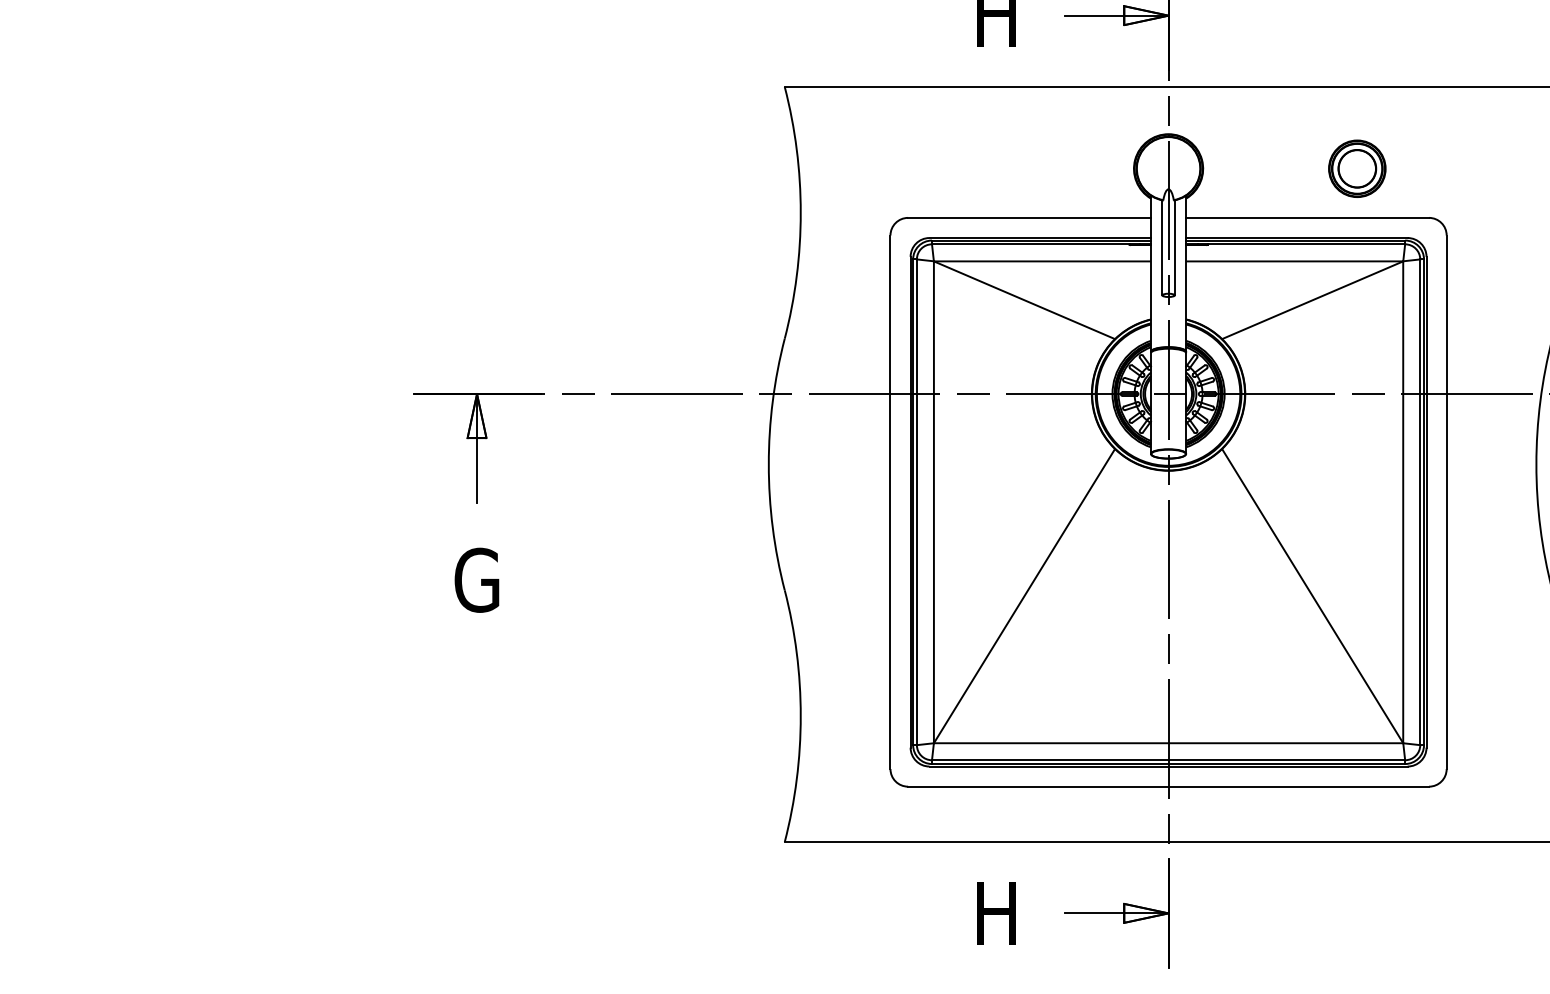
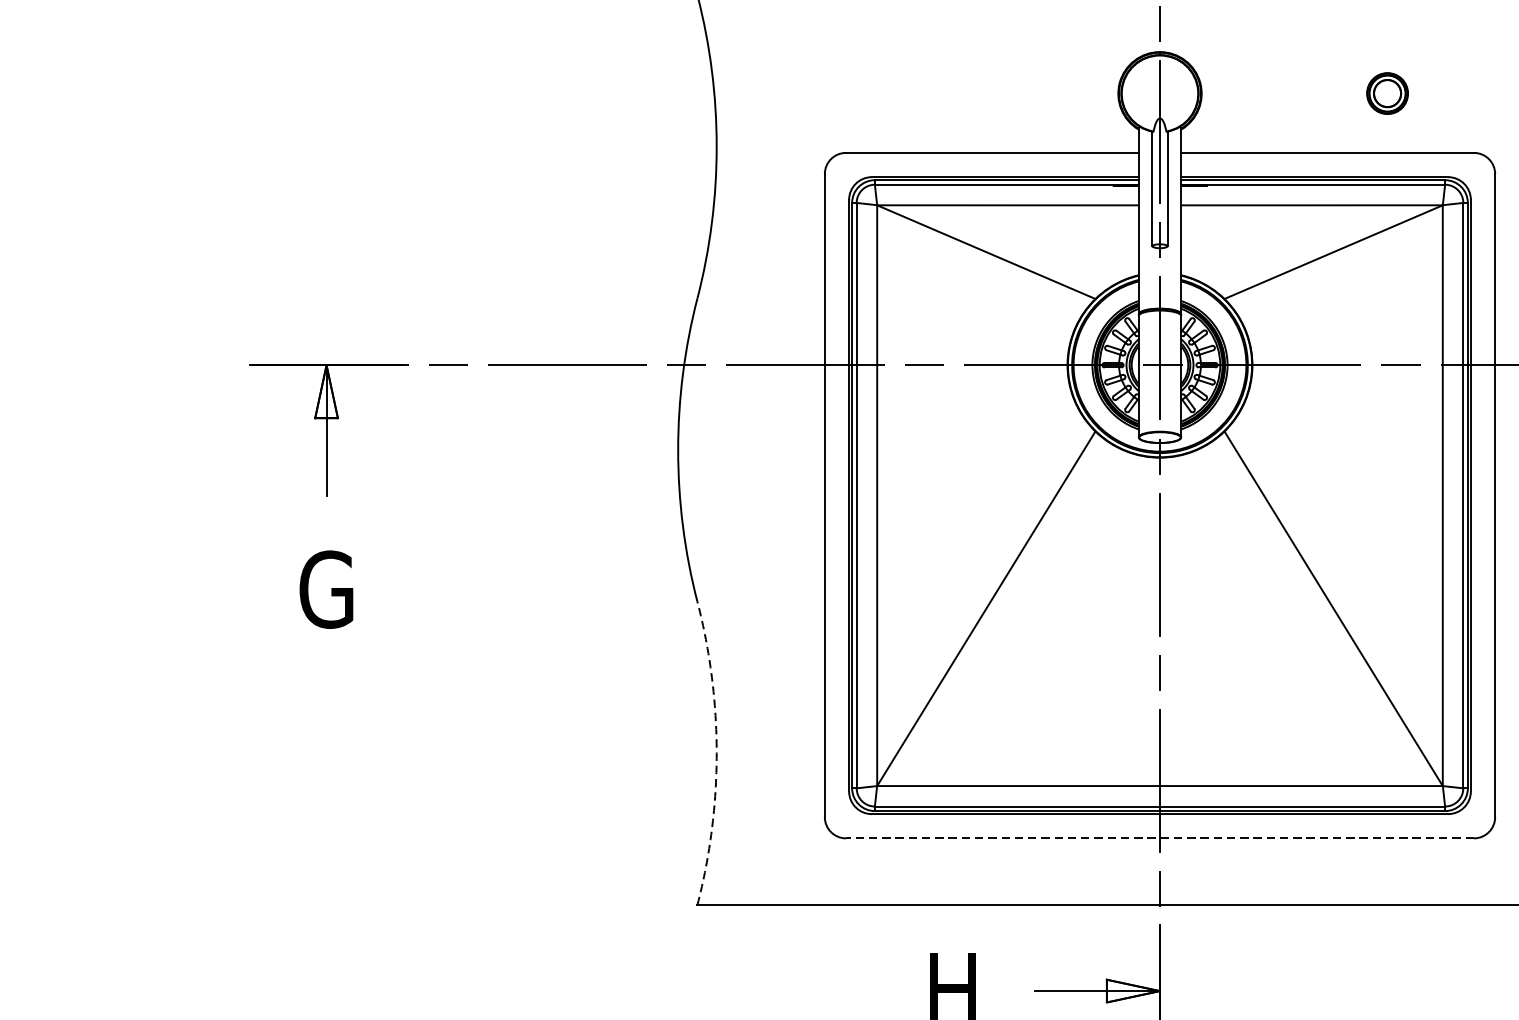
part: (1357, 168) -> (1387, 93), size x0.6
arc: (800, 716) -> (716, 753), solid -> dashed
line: (1168, 786) -> (1159, 838), solid -> dashed

